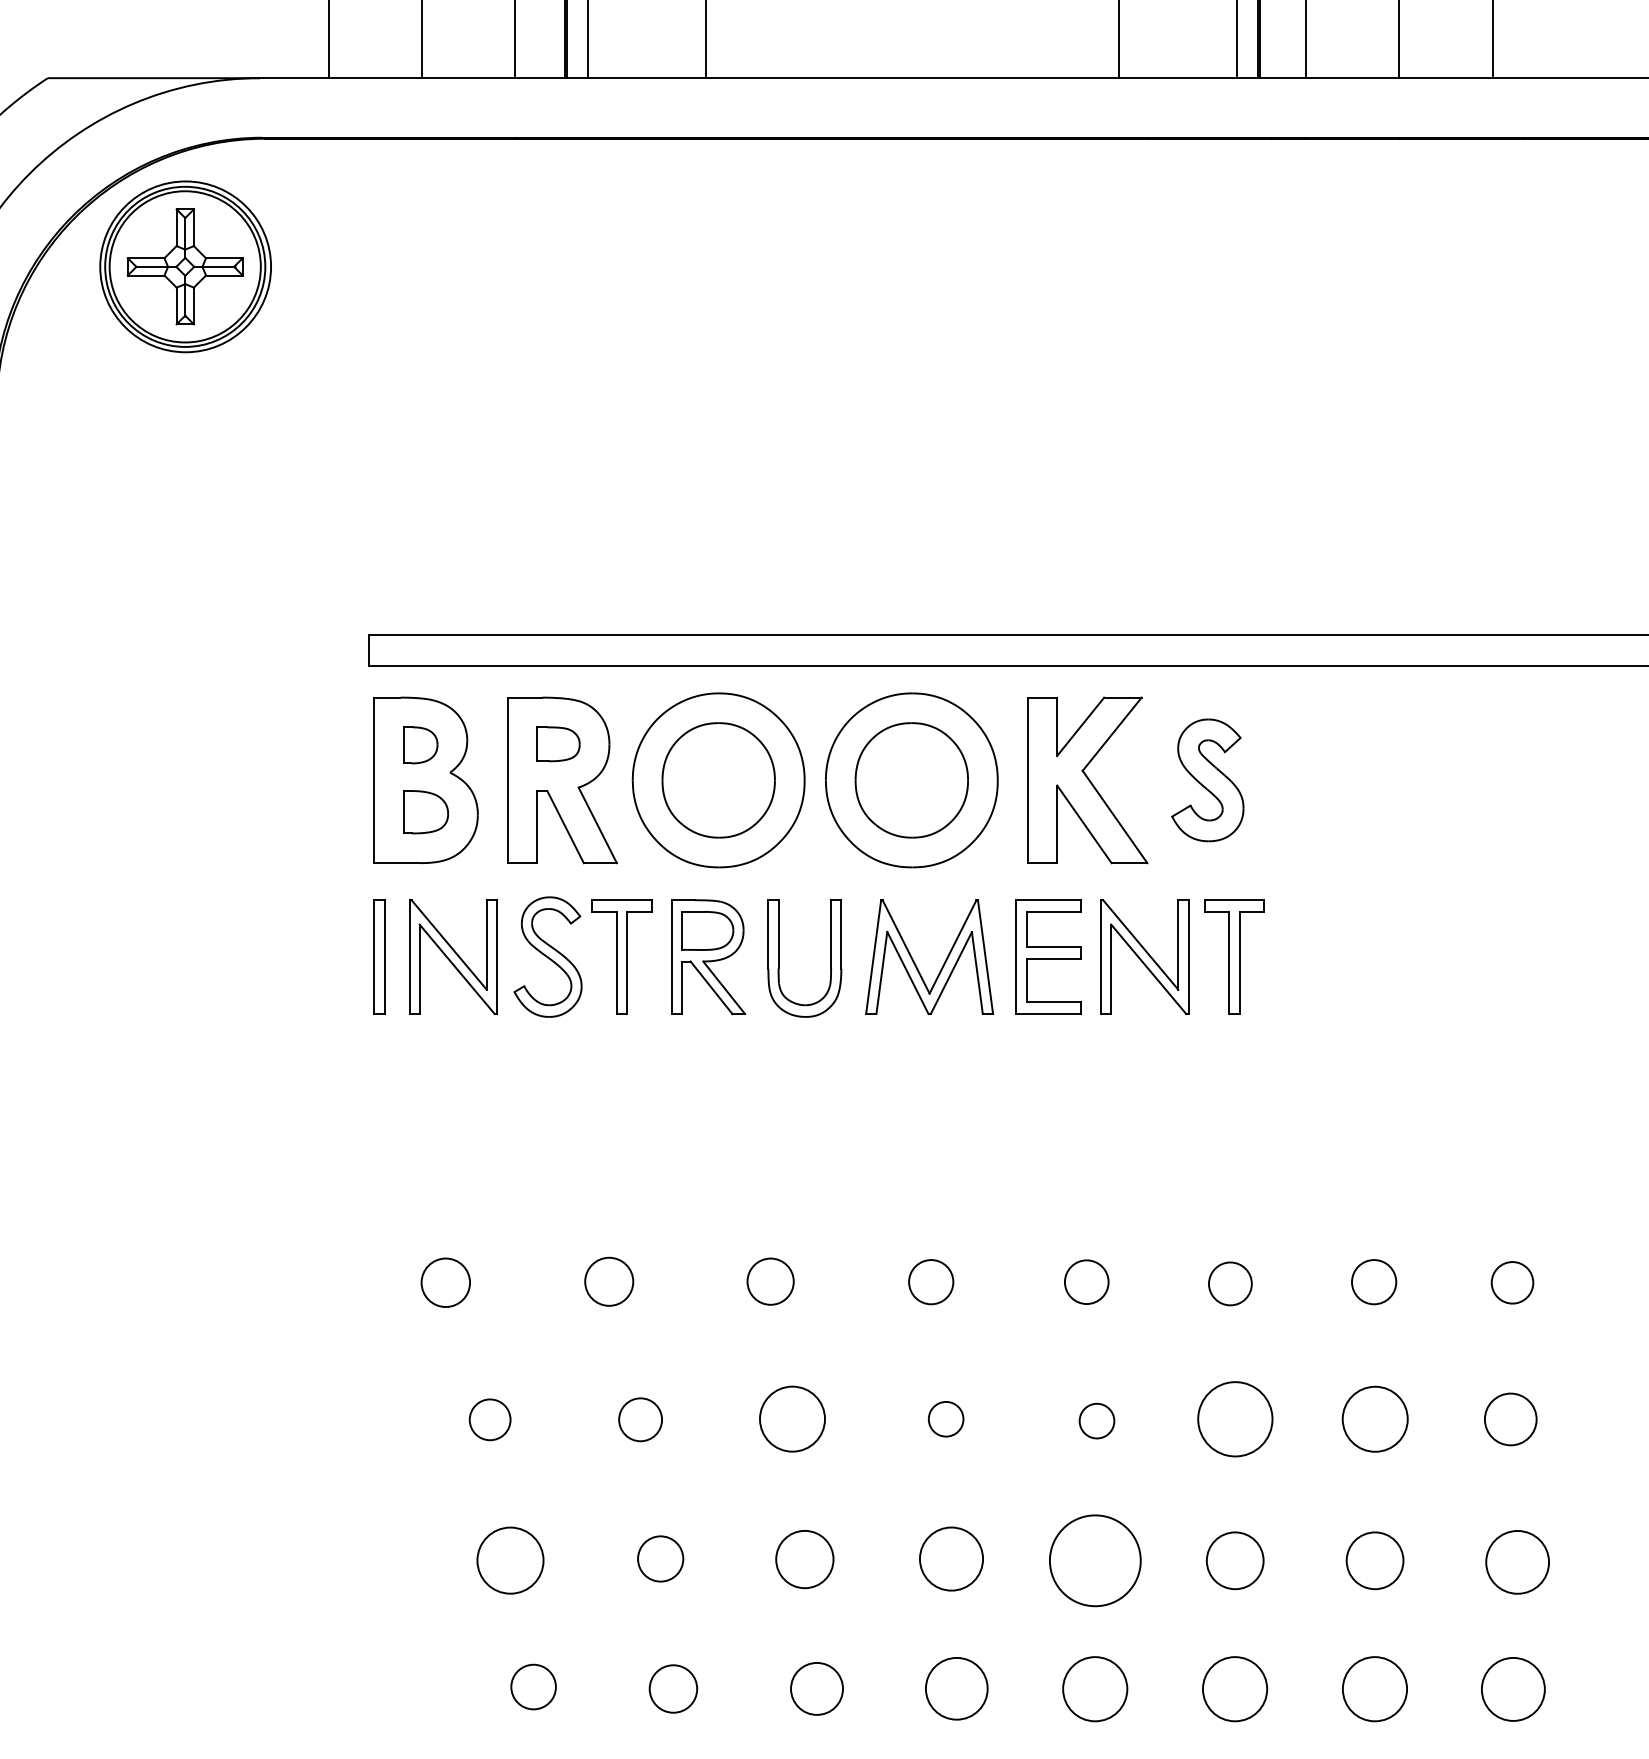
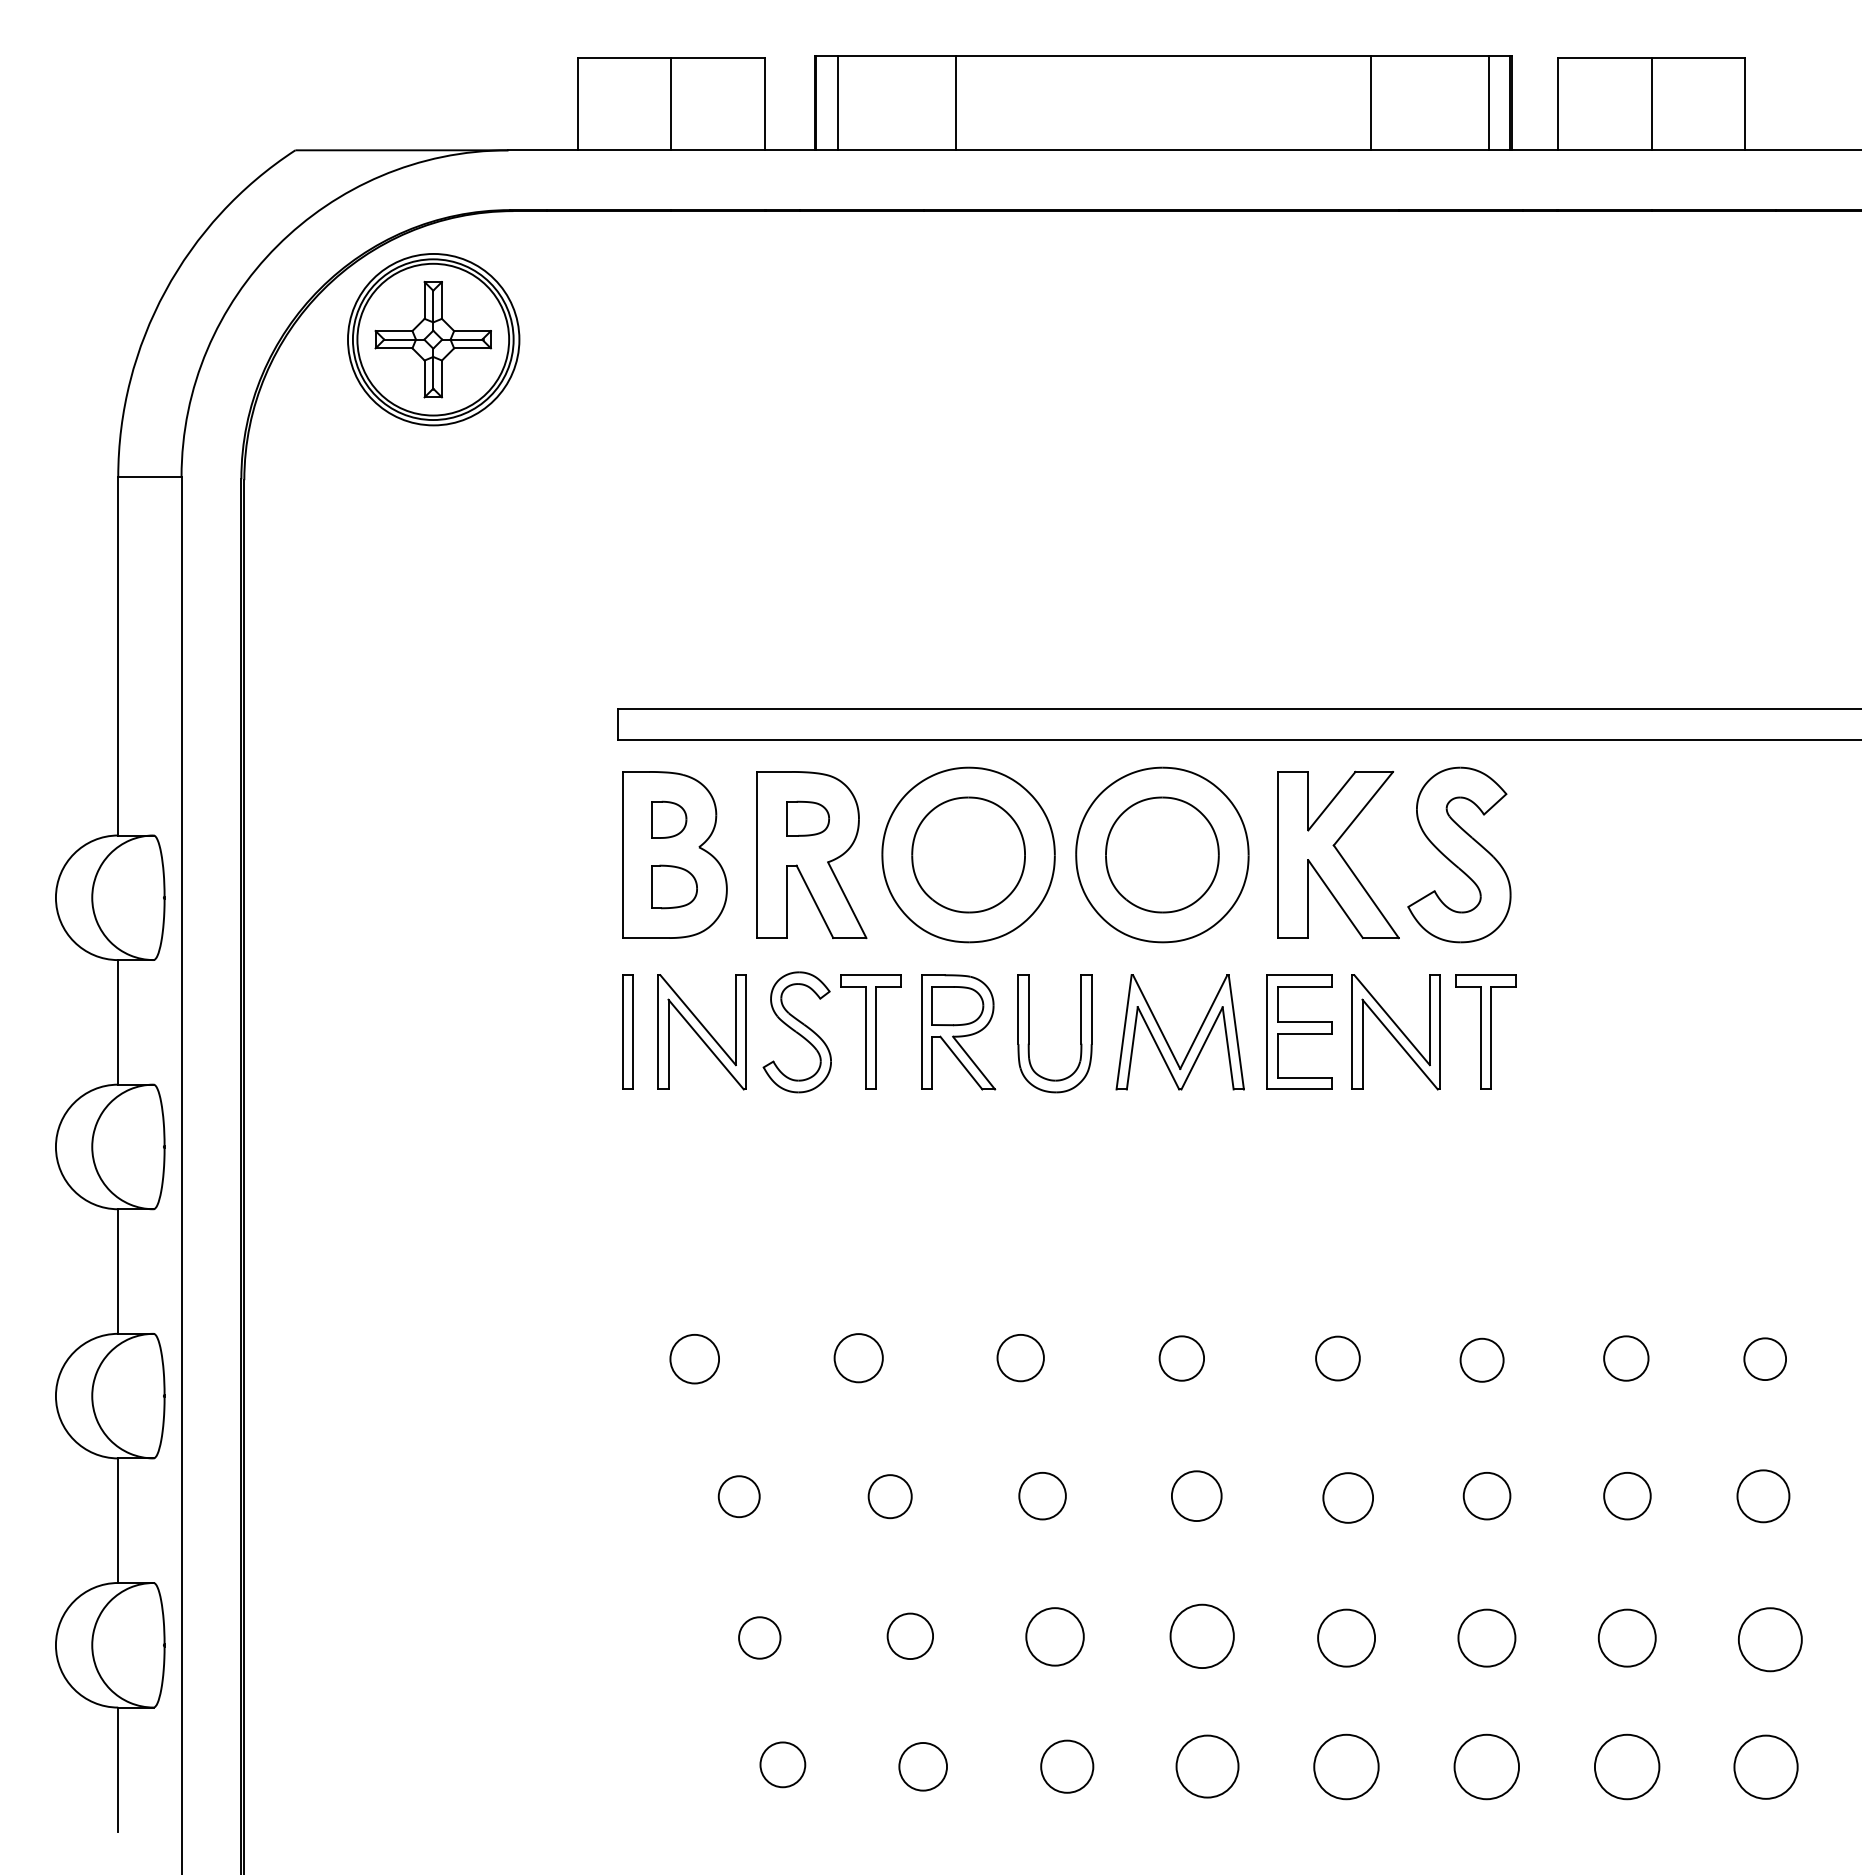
part: (1207, 779) -> (1459, 854), size x1.43
circle: (945, 1418) -> (1196, 1495), size x1.43
circle: (1234, 1418) -> (1486, 1495), size x0.62
circle: (1375, 1418) -> (1627, 1495), size x0.71
circle: (792, 1419) -> (1042, 1496), size x0.71
circle: (1097, 1420) -> (1348, 1497), size x1.43
circle: (510, 1560) -> (759, 1637), size x0.62
circle: (1095, 1560) -> (1346, 1637), size x0.62

